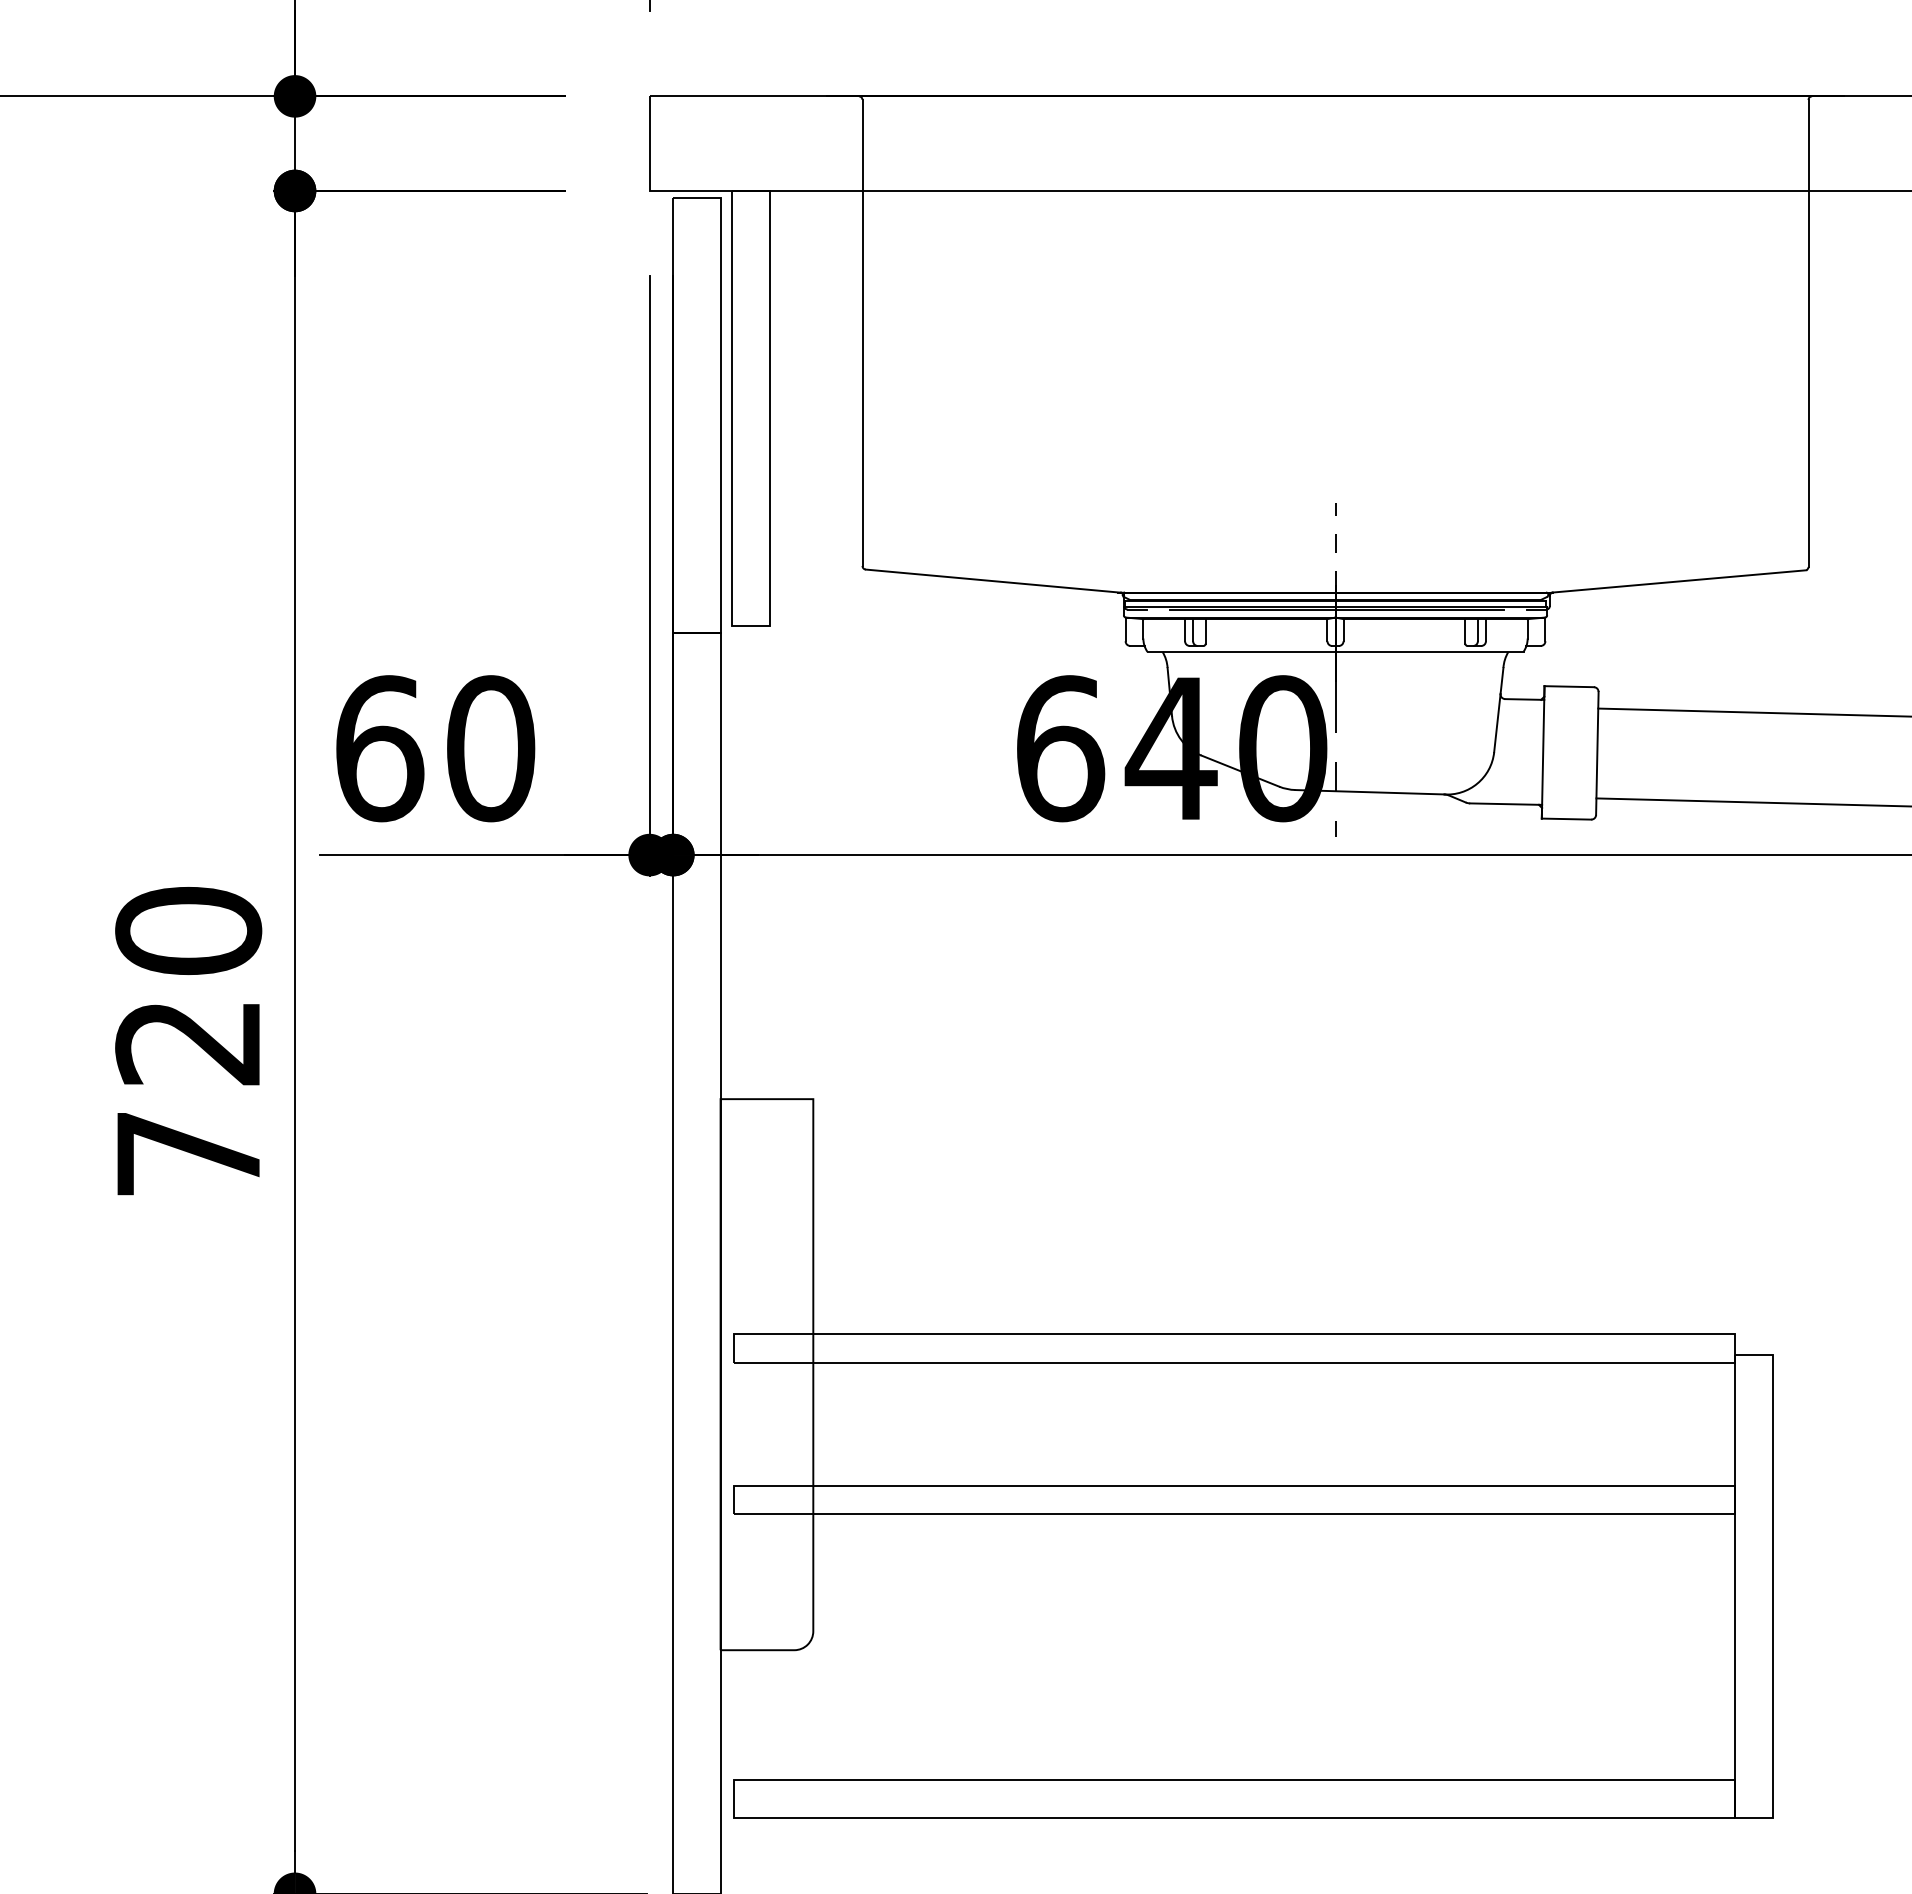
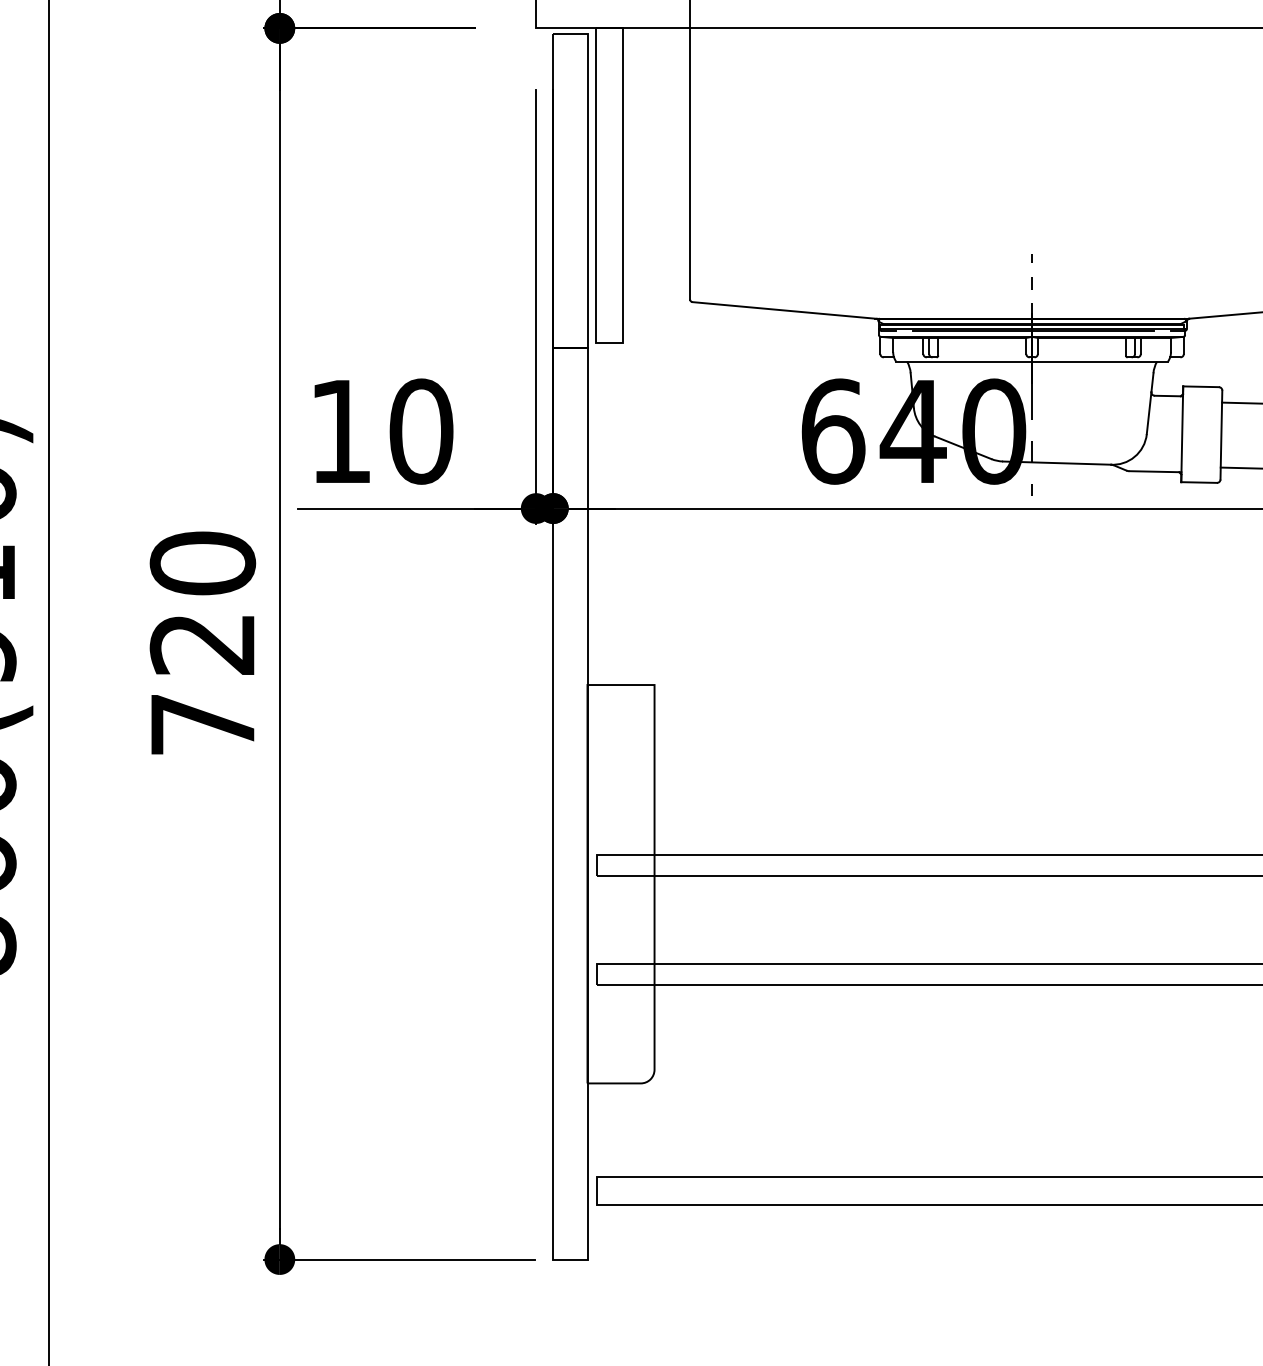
text: (380, 748) -> (341, 431), 60 -> 10

